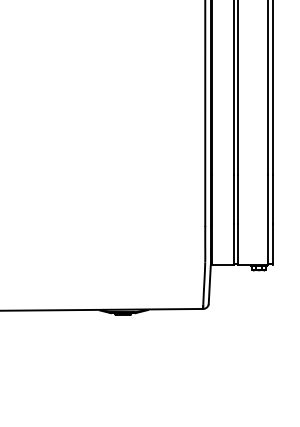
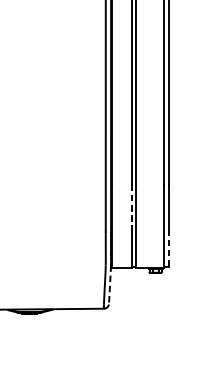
line: (233, 200) -> (132, 207), solid -> dashed
line: (272, 244) -> (168, 248), solid -> dashed
line: (209, 283) -> (109, 285), solid -> dashed

